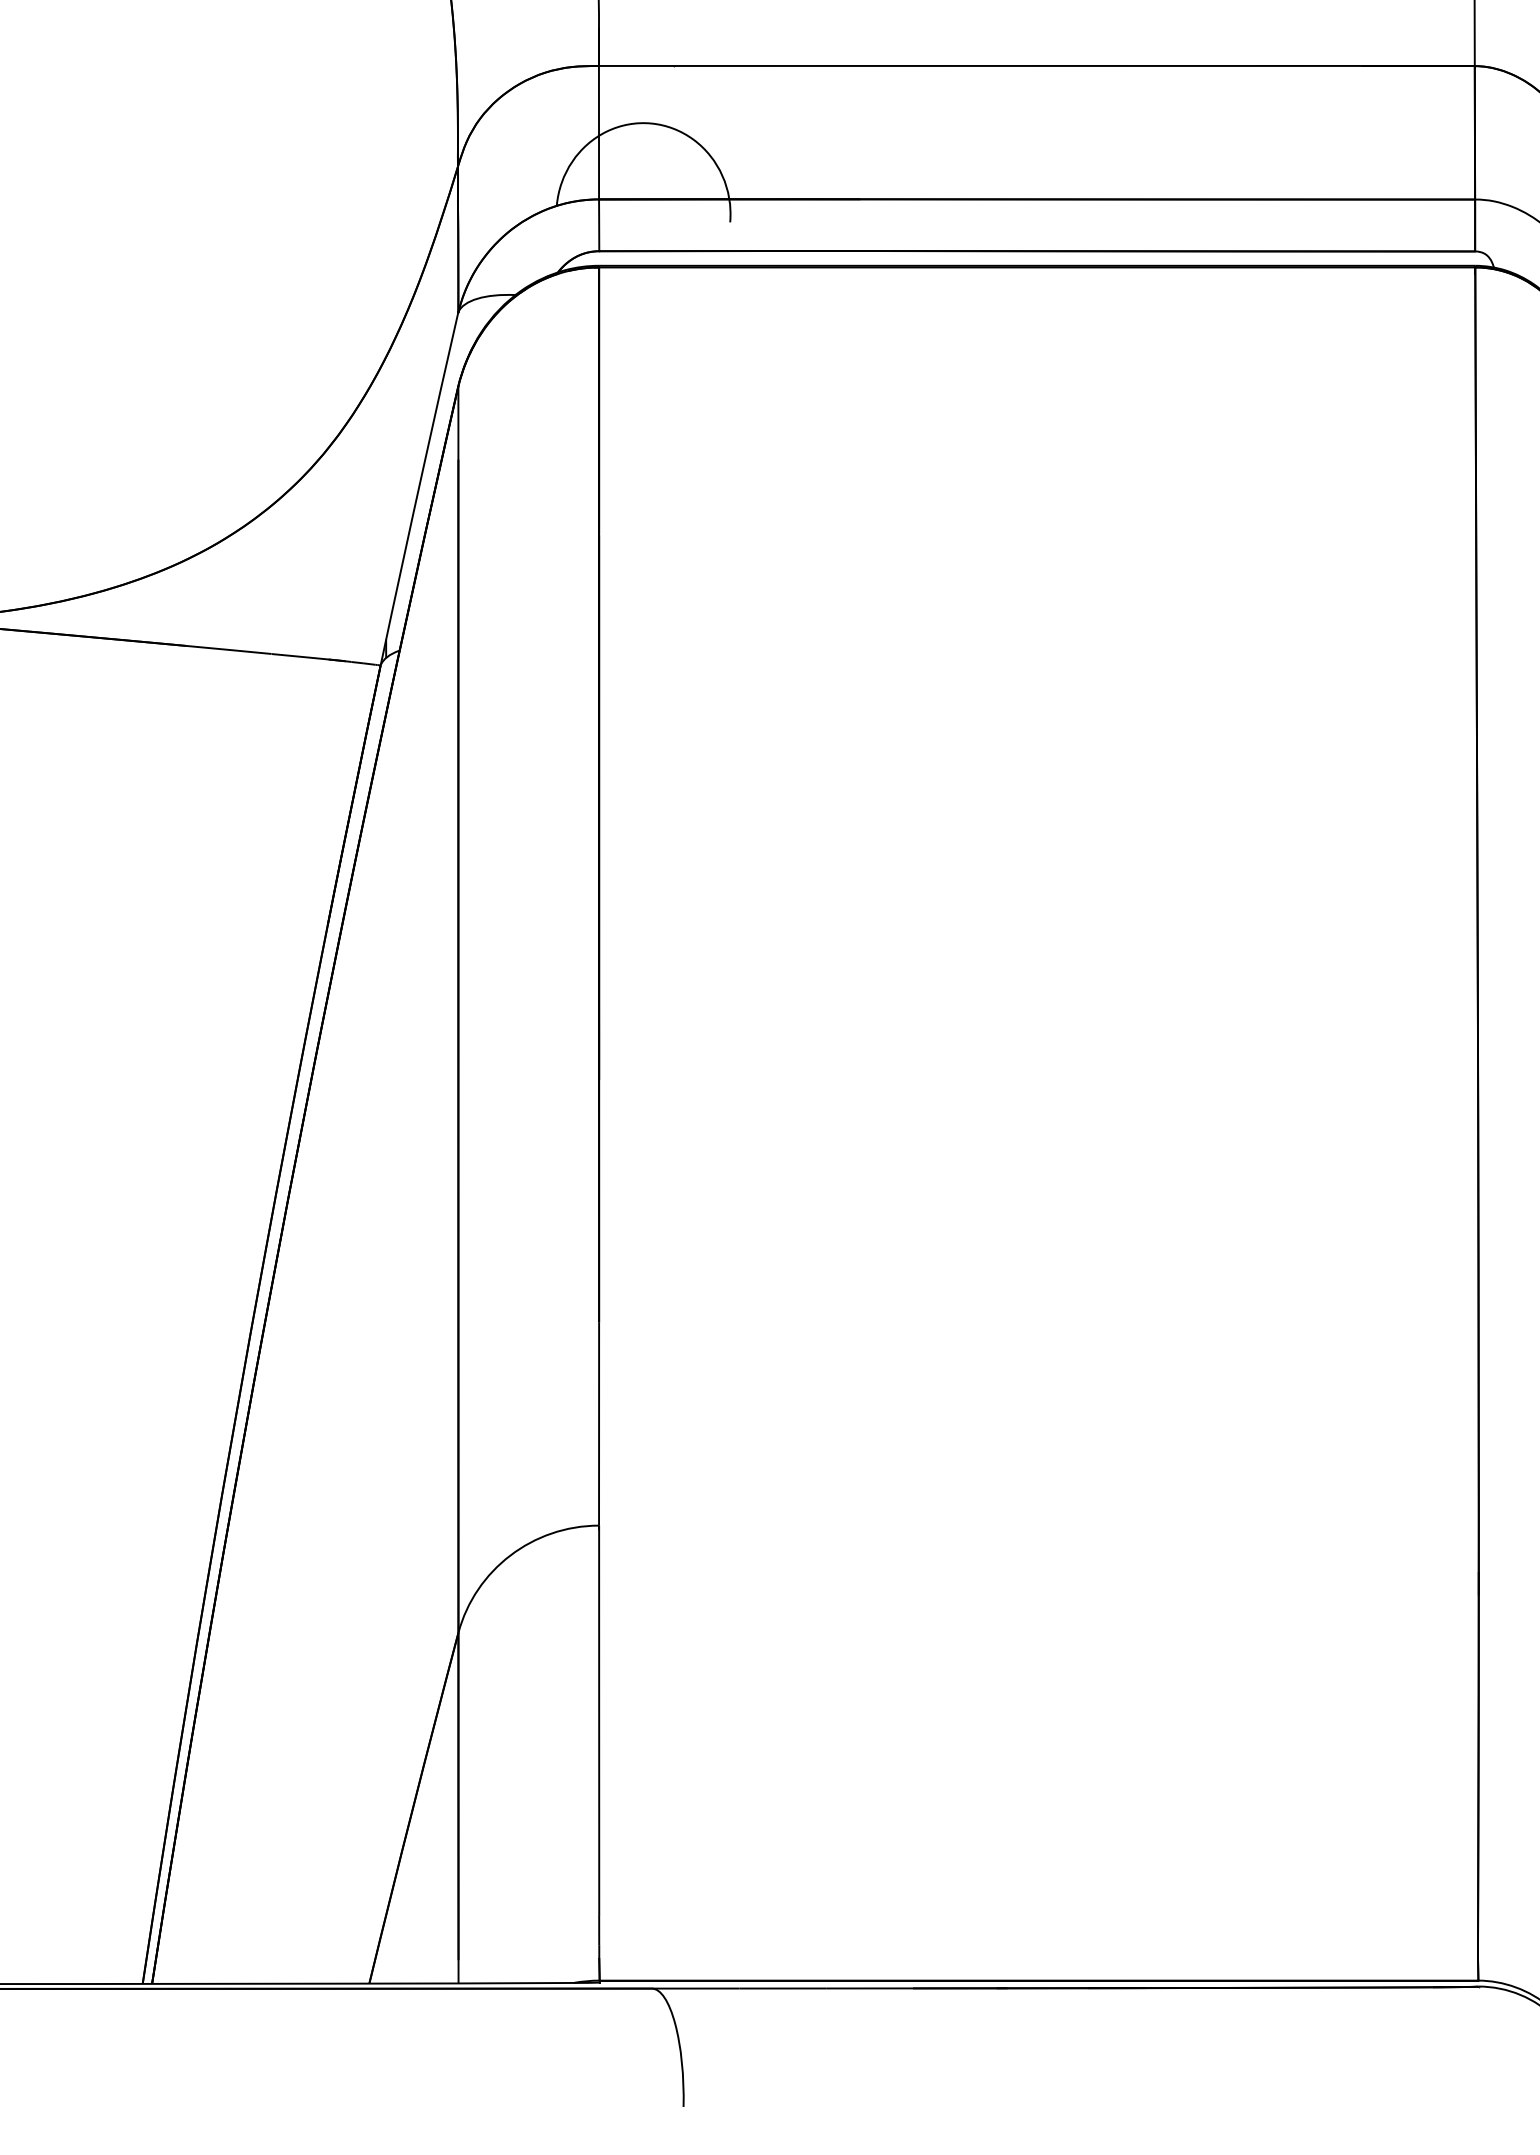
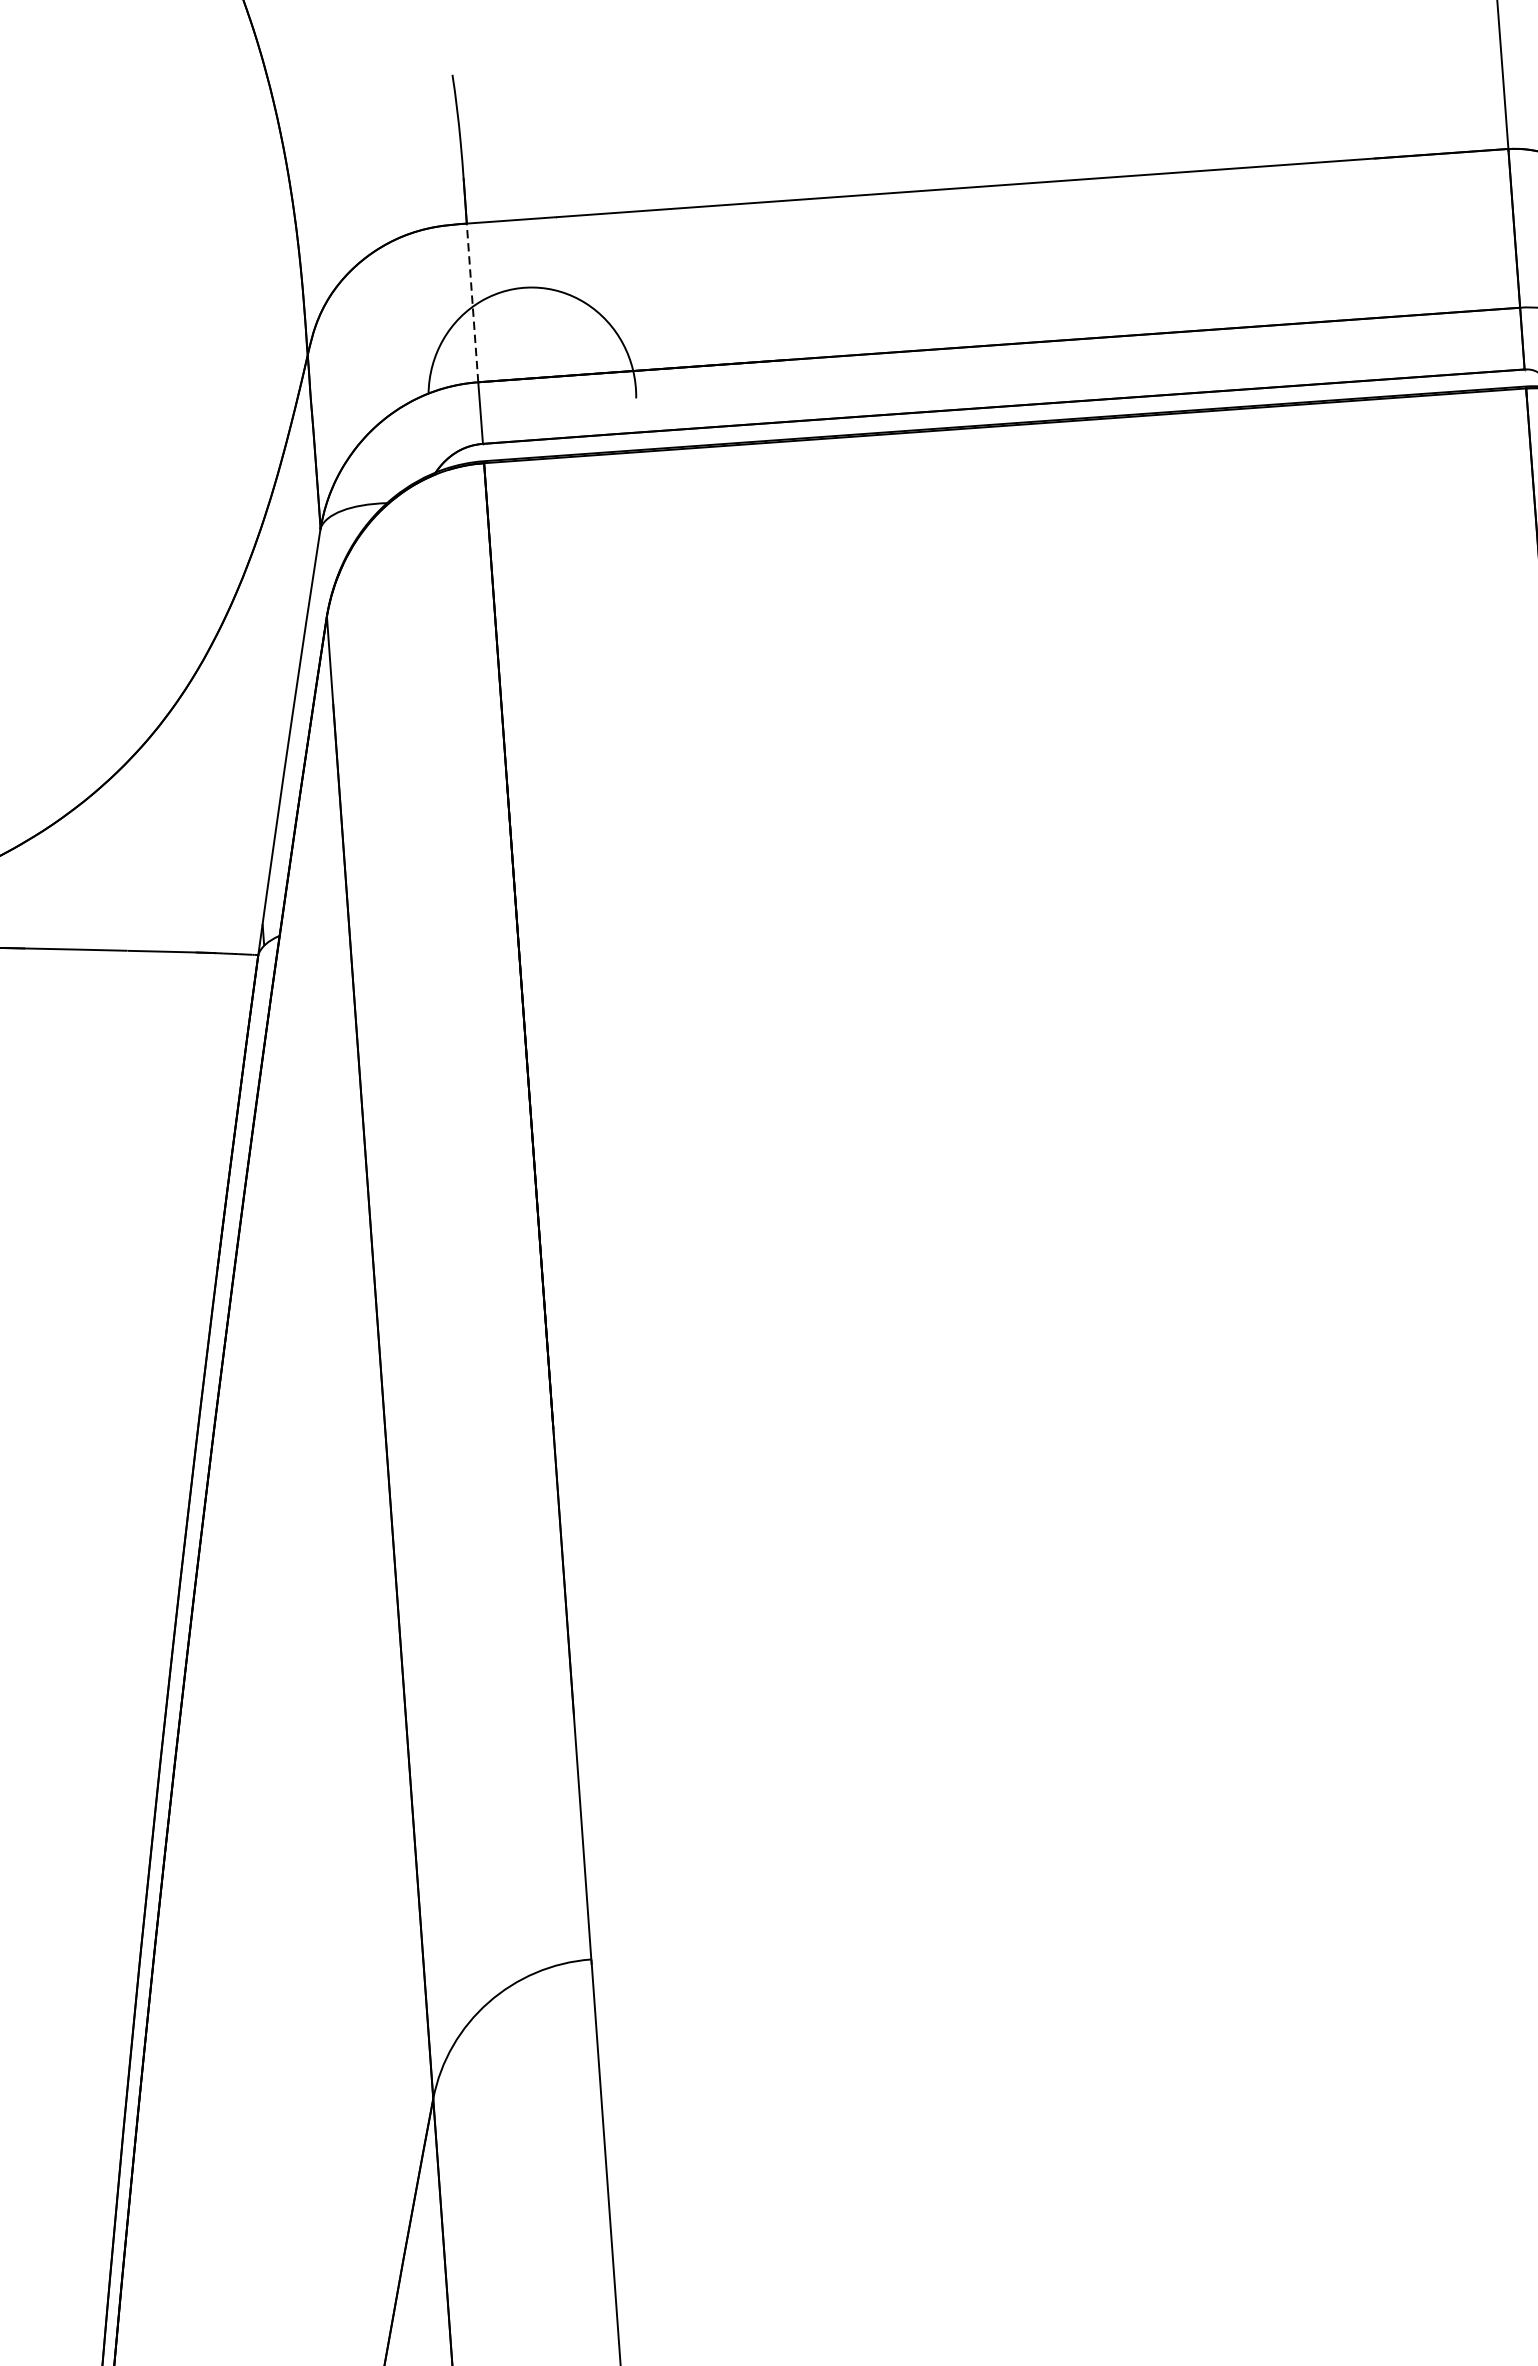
line: (599, 132) -> (473, 302), solid -> dashed

